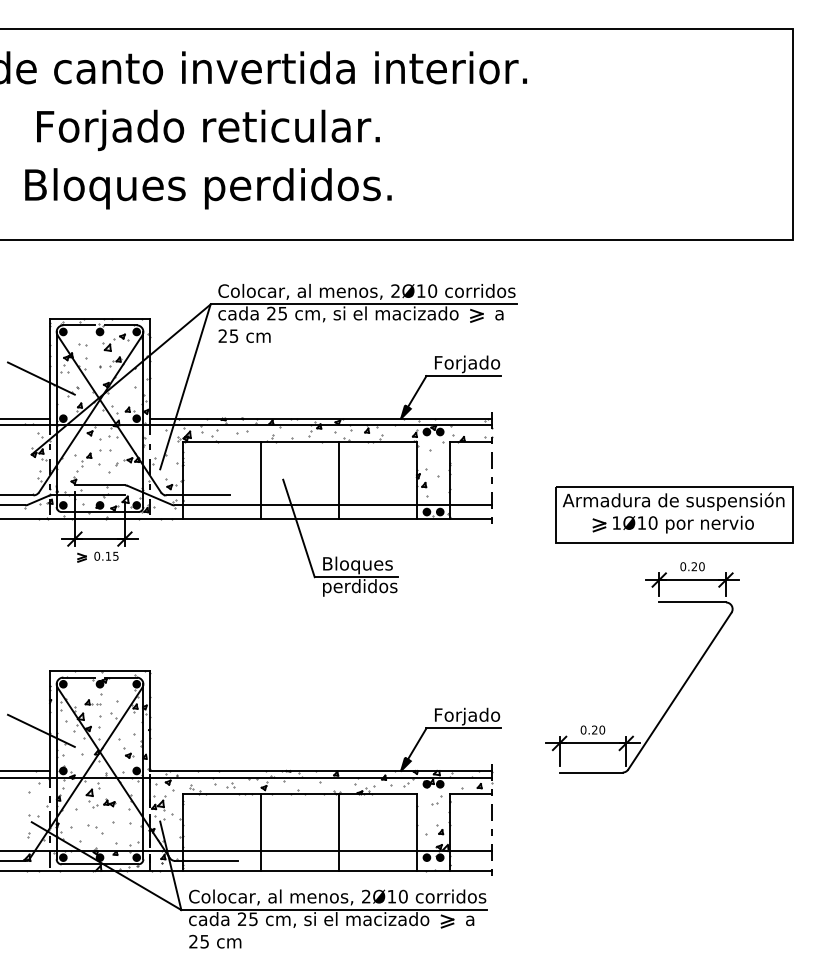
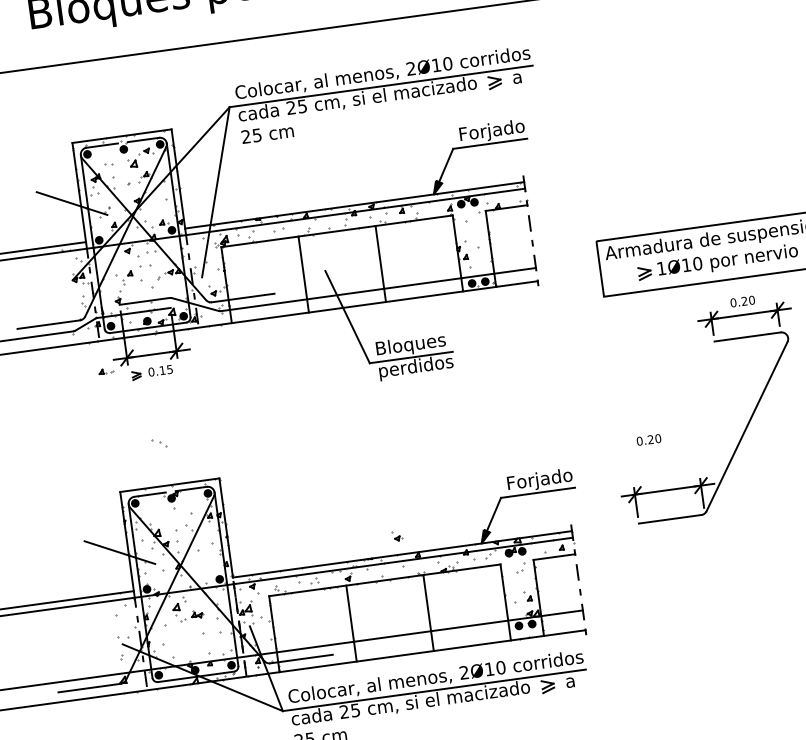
part: (92, 702) -> (106, 371), moved
text: (592, 729) -> (648, 439), moved
part: (128, 752) -> (397, 535), moved
part: (95, 829) -> (159, 443), moved

